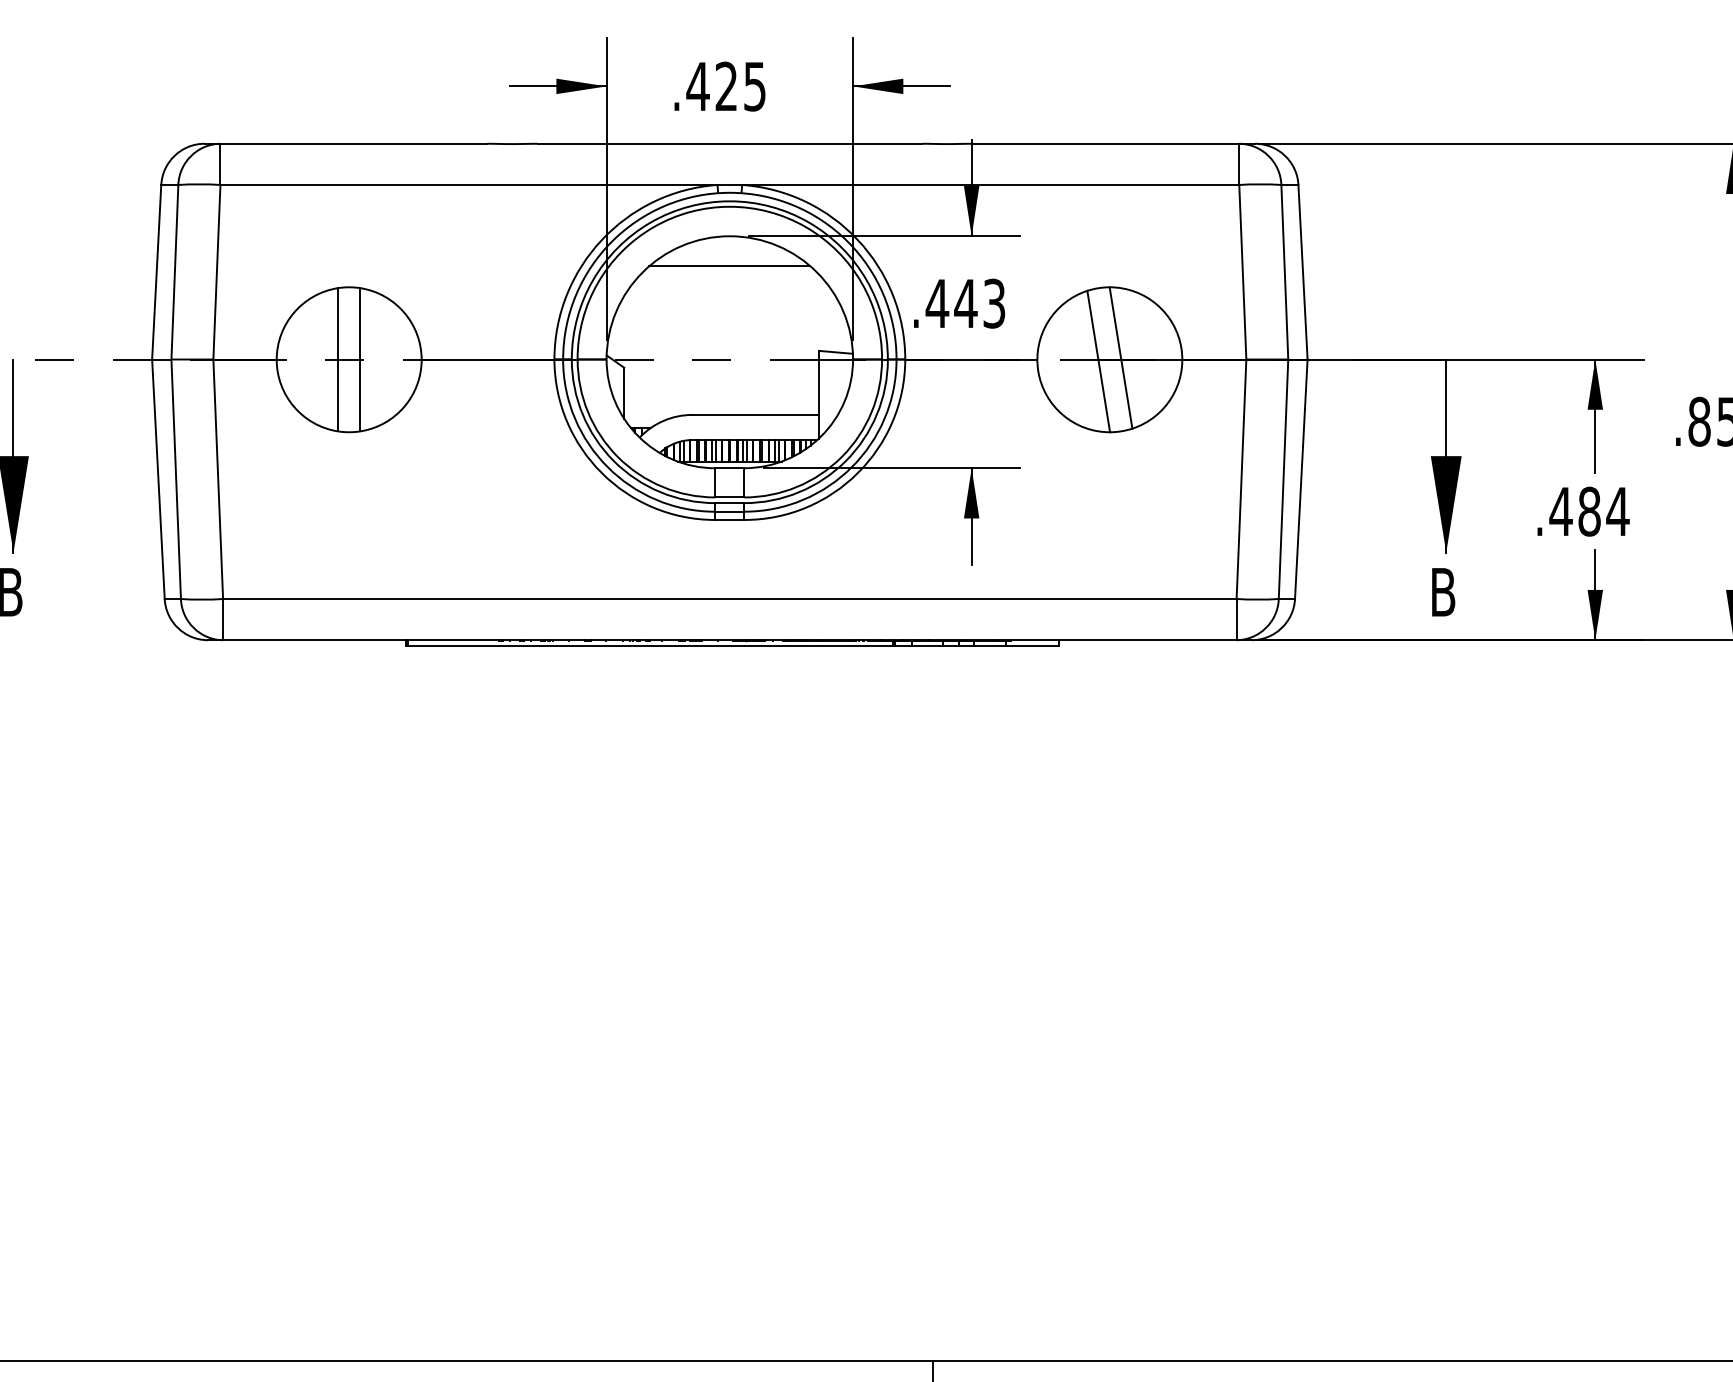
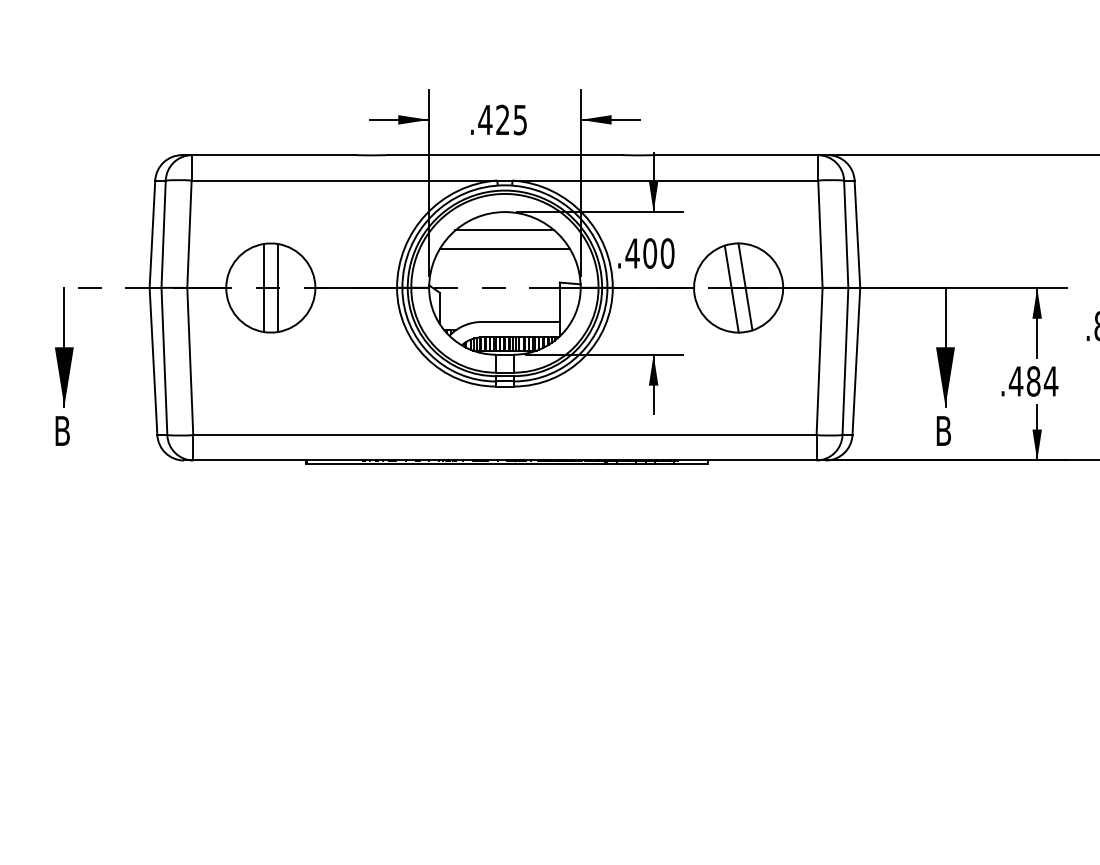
line: (729, 295) -> (504, 248), added
text: (979, 303) -> (658, 253), .443 -> .400

